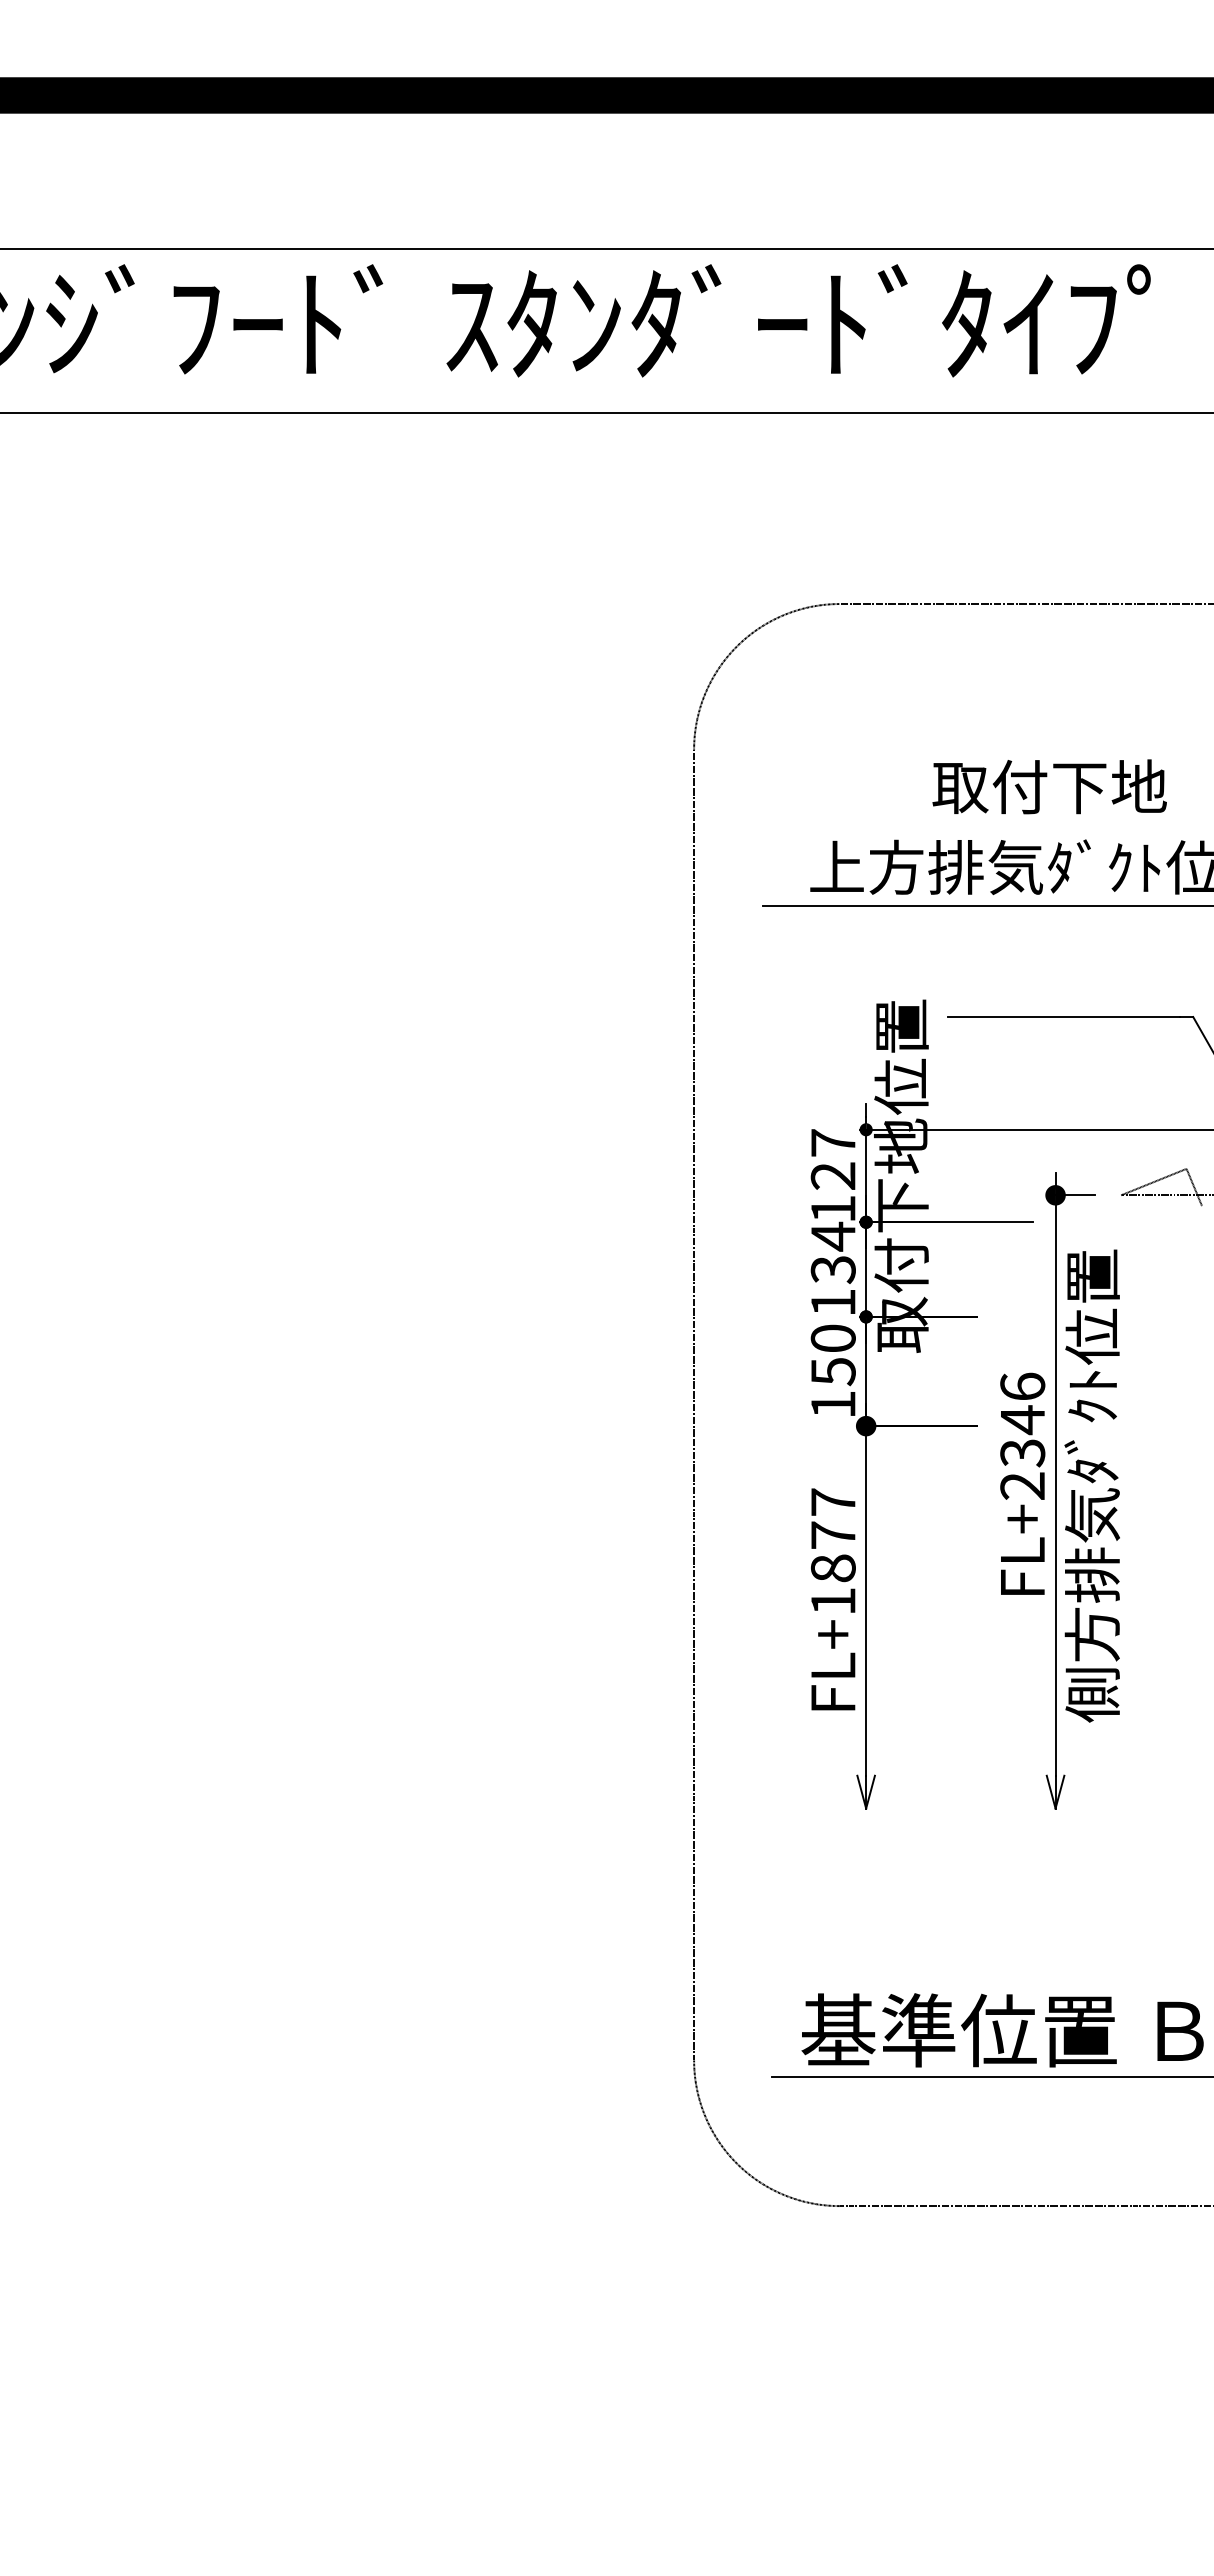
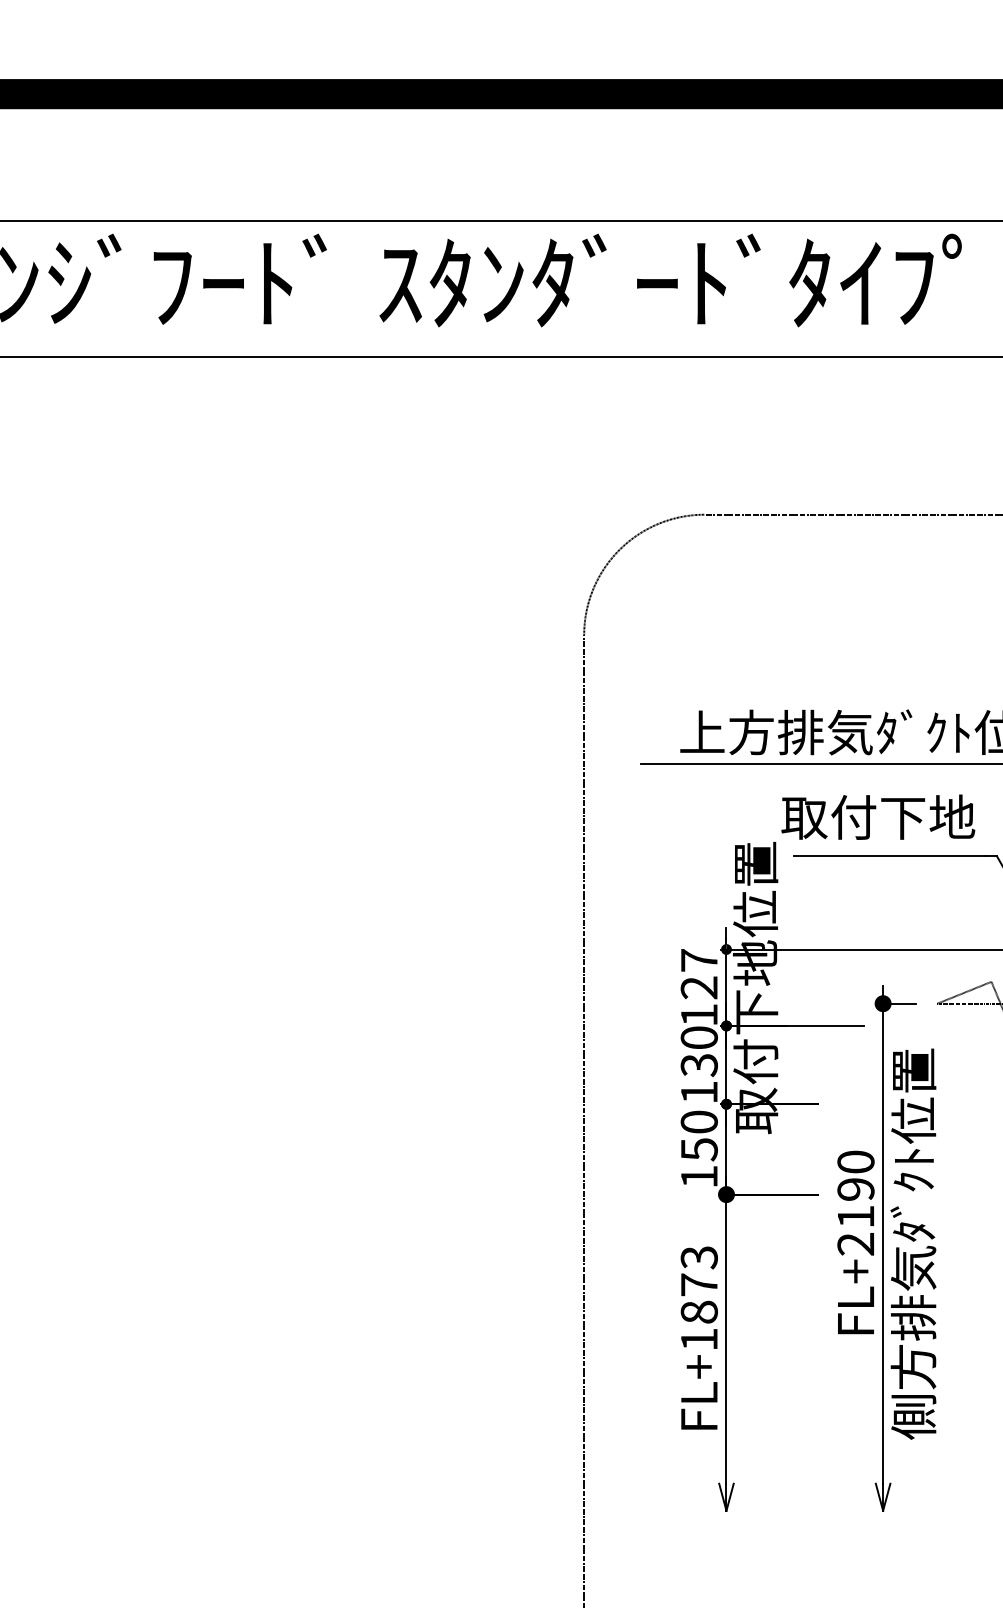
text: (1049, 786) -> (878, 816), moved
text: (832, 1236) -> (698, 1037), 134 -> 130
text: (1022, 1419) -> (855, 1189), FL+2346 -> FL+2190
text: (832, 1502) -> (698, 1257), FL+1877 -> FL+1873

